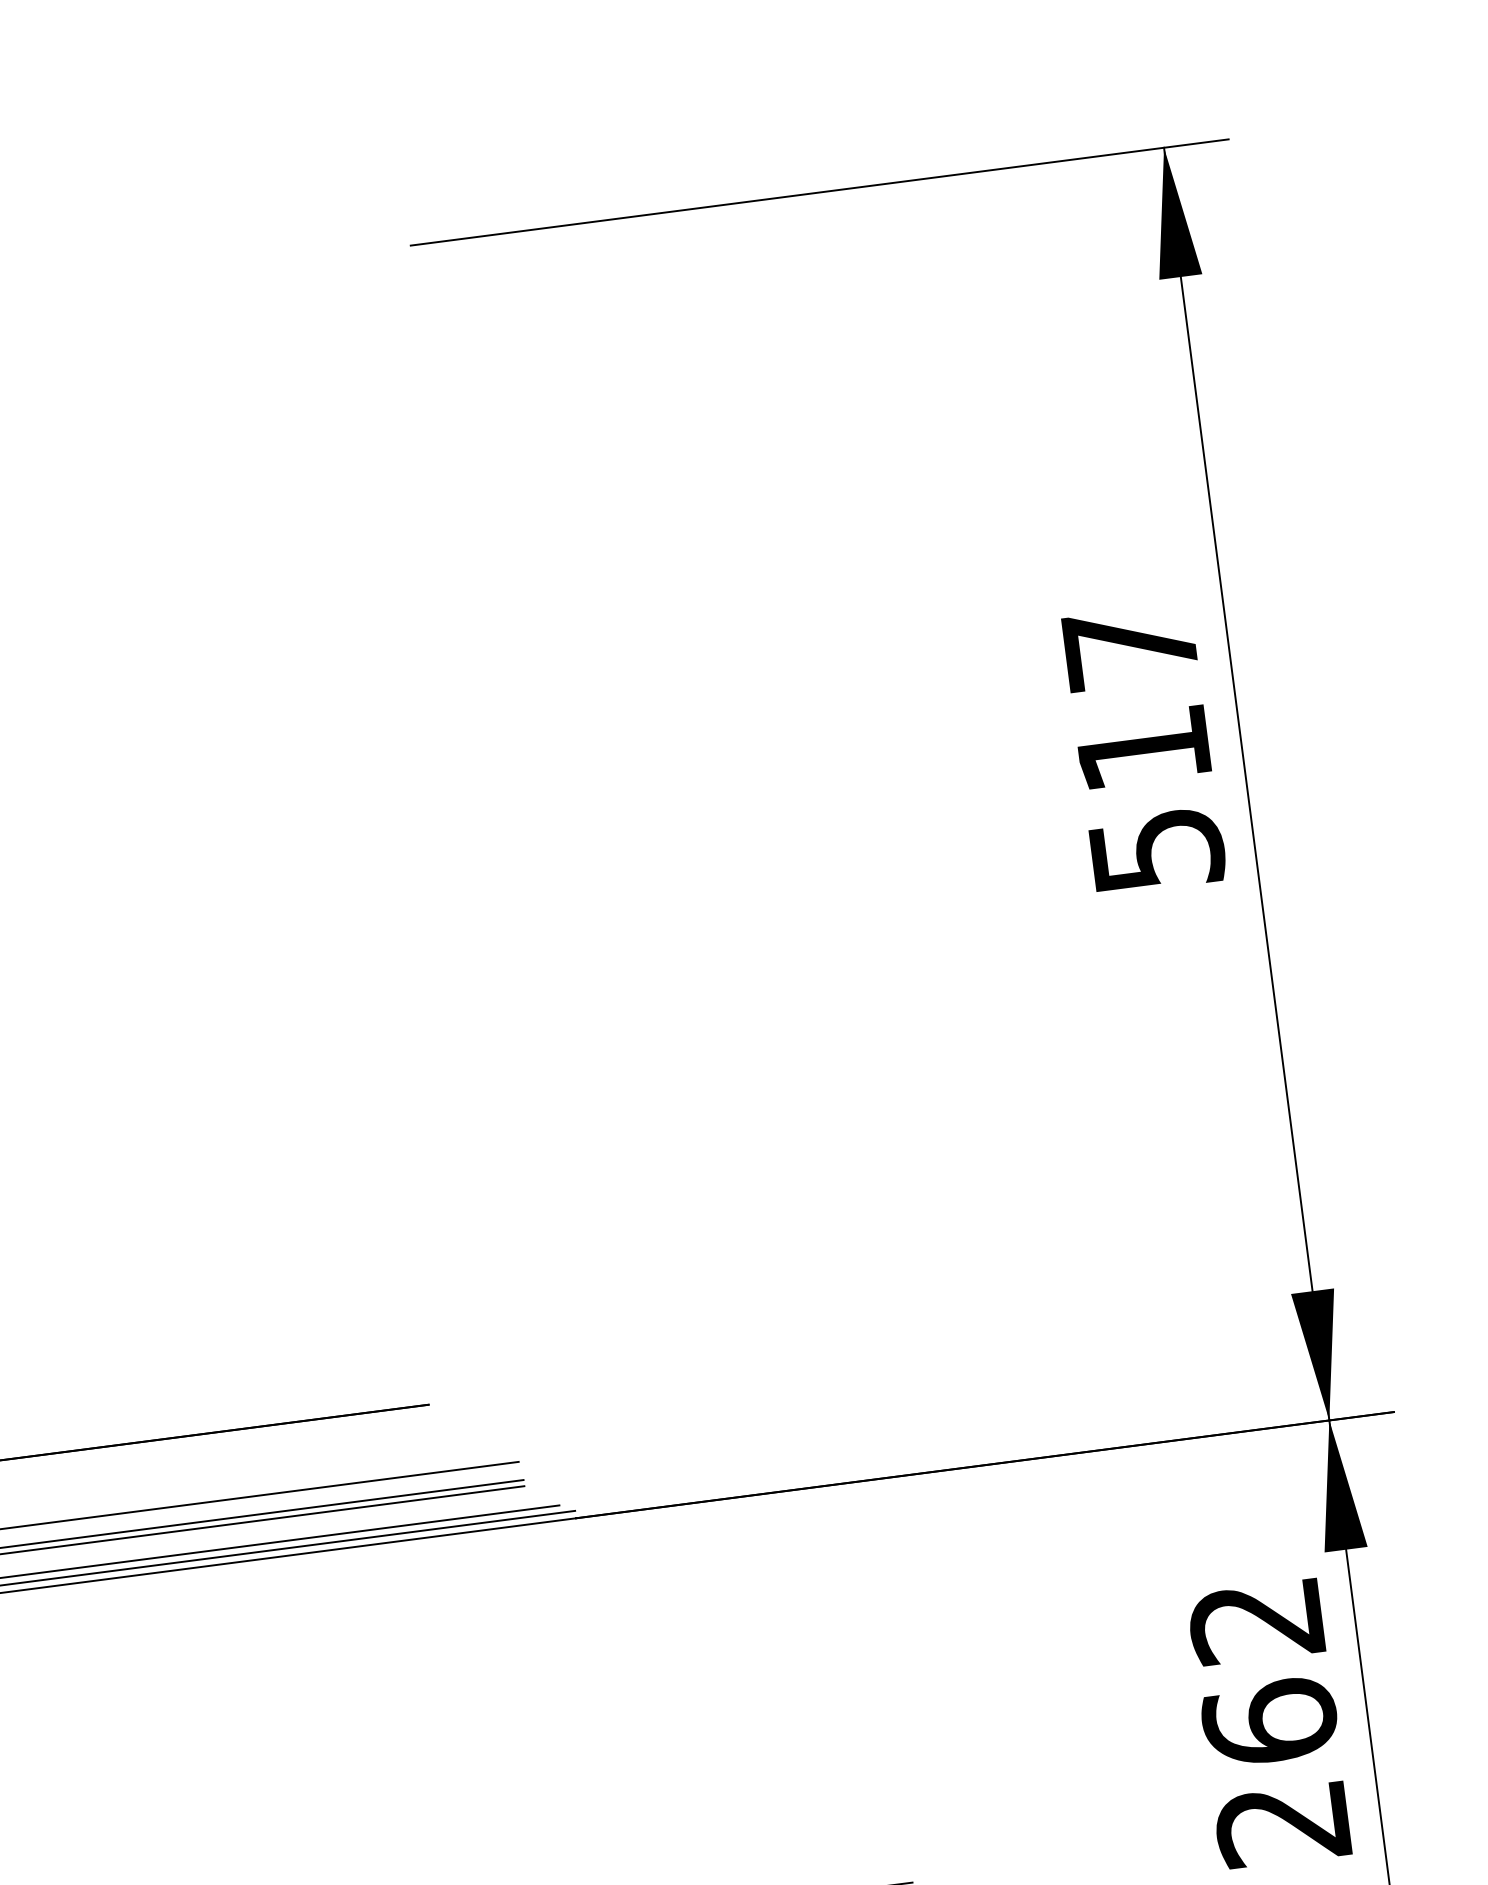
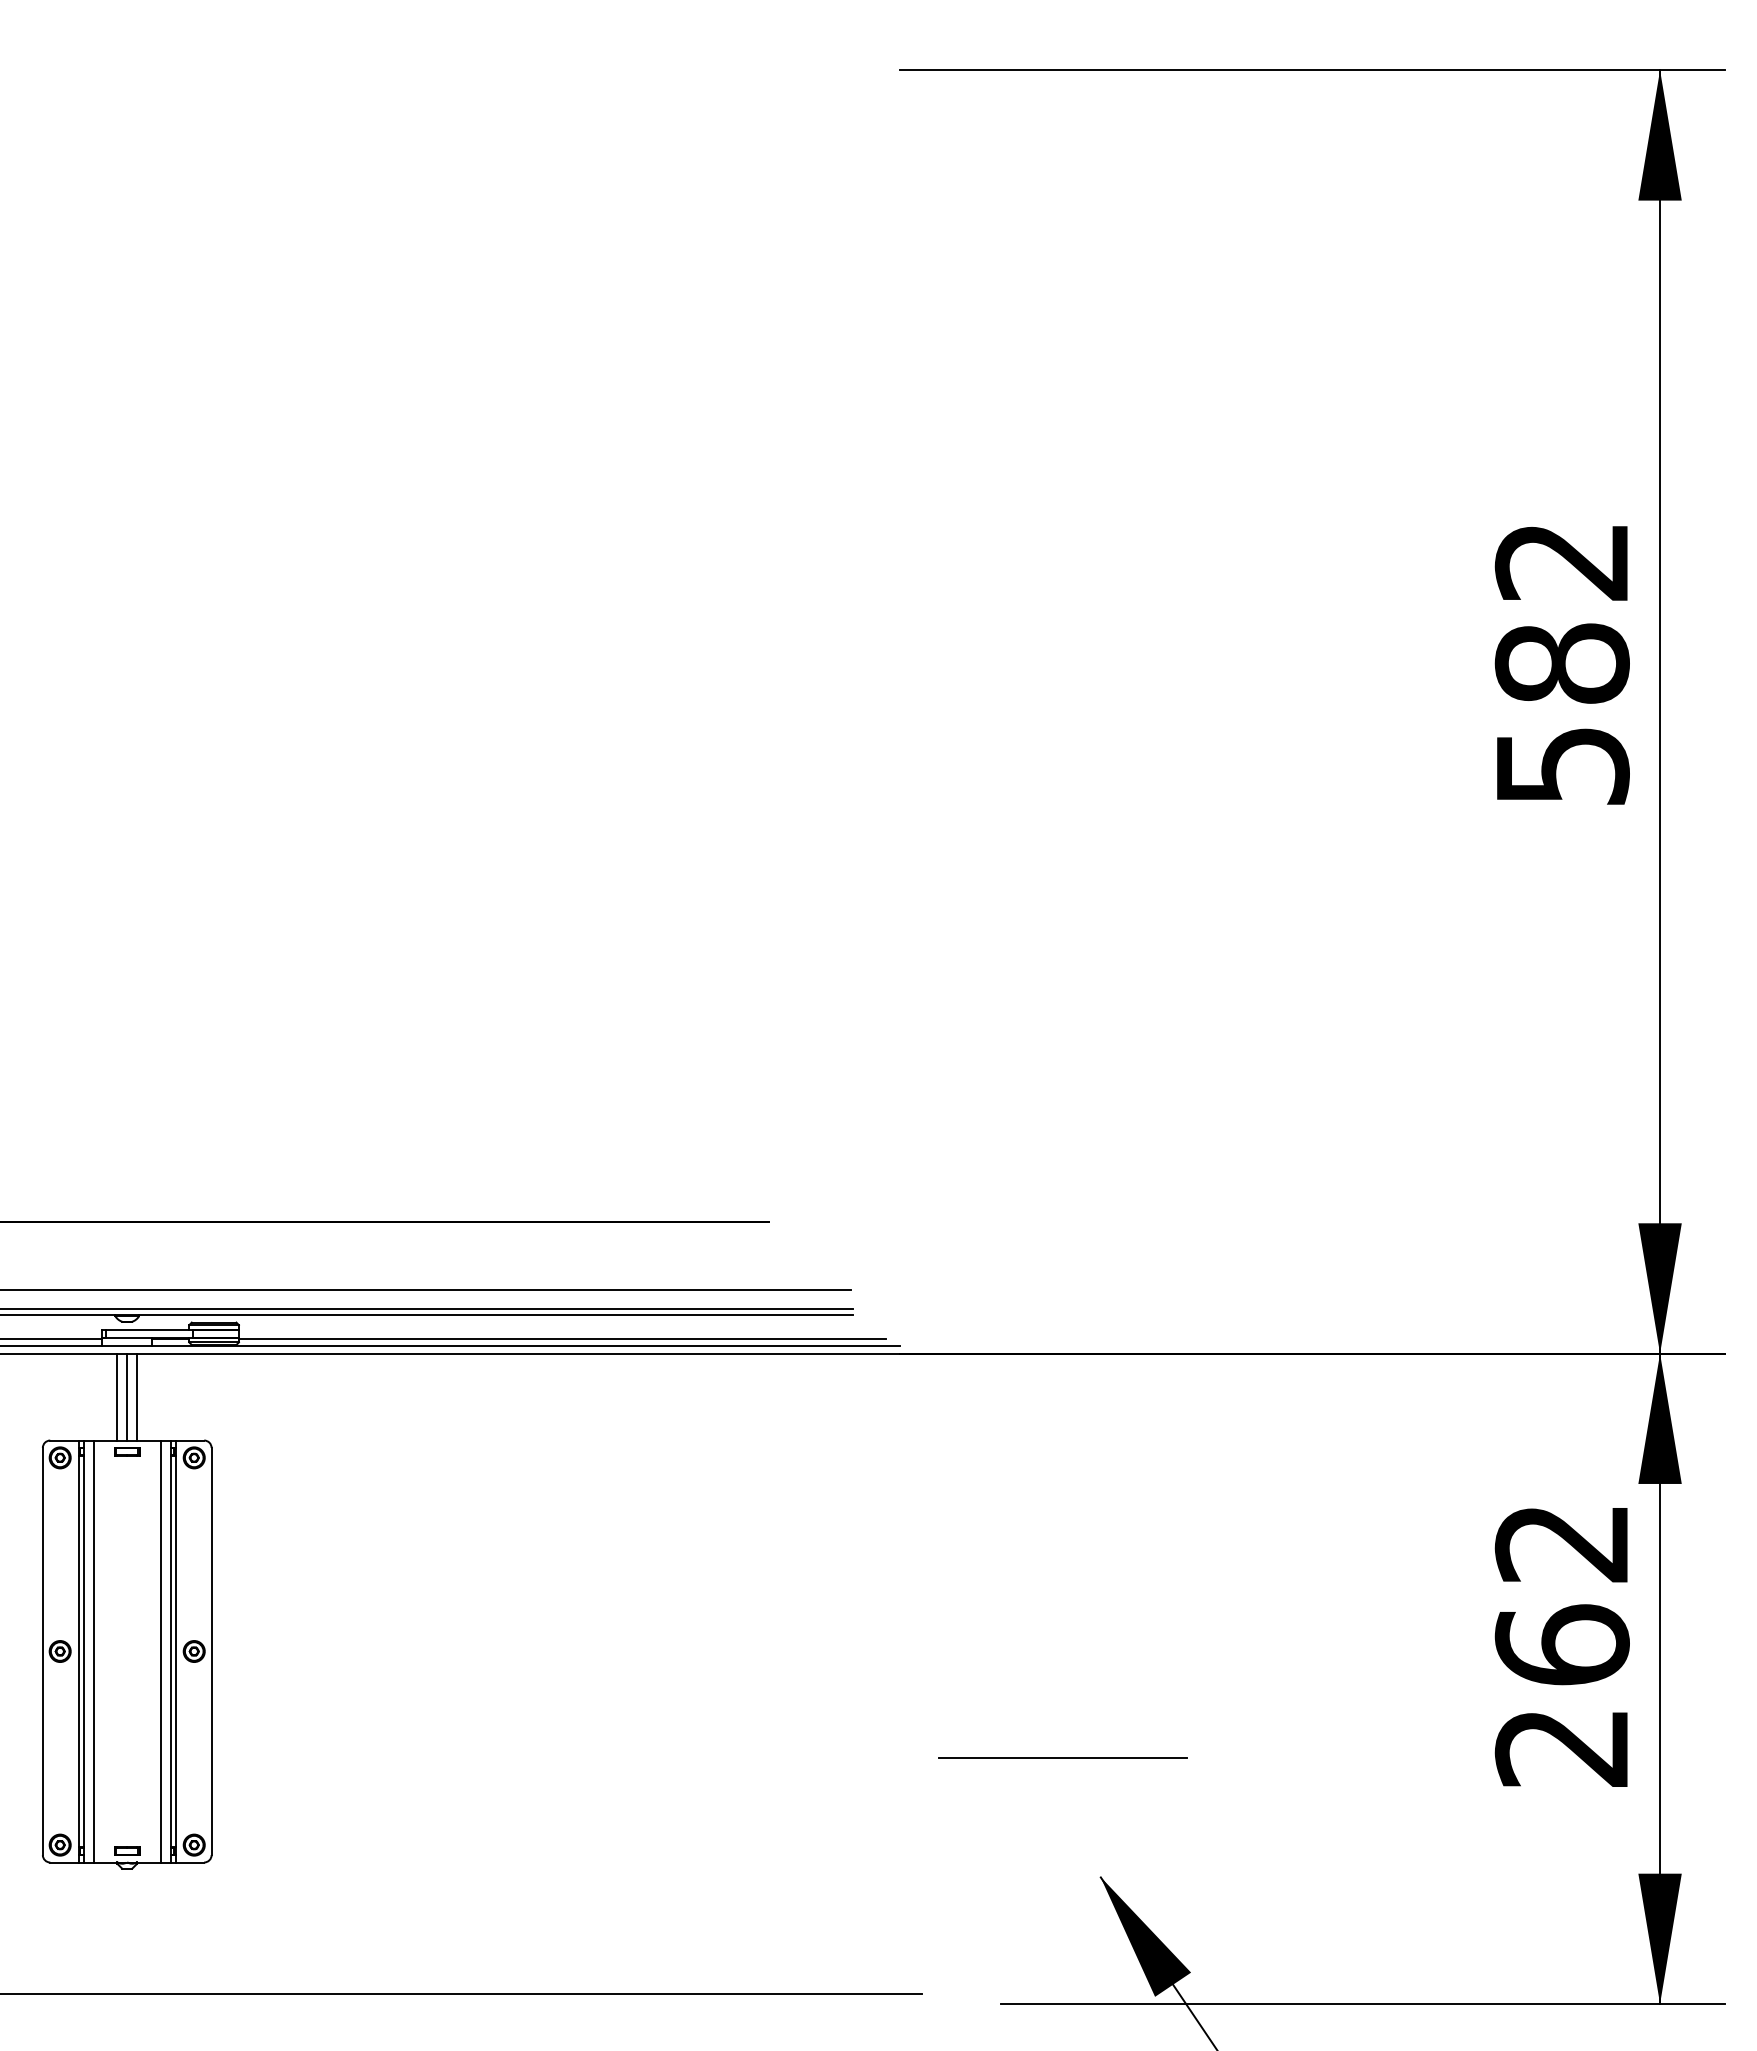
text: (1136, 699) -> (1561, 613), 517 -> 582

